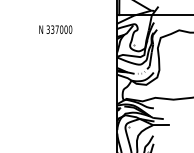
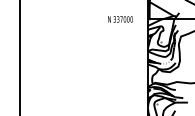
text: (55, 29) -> (120, 19), moved

